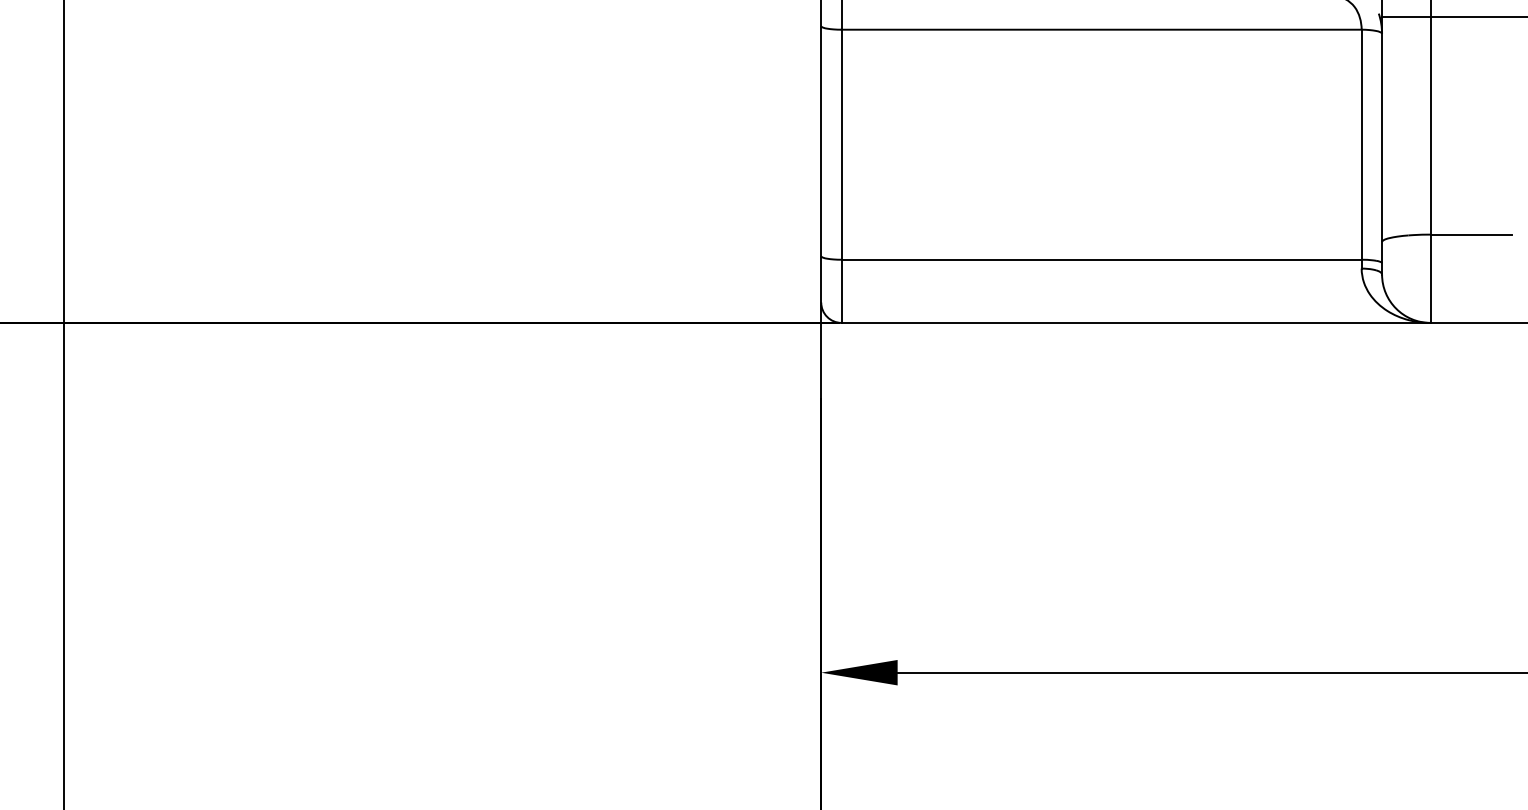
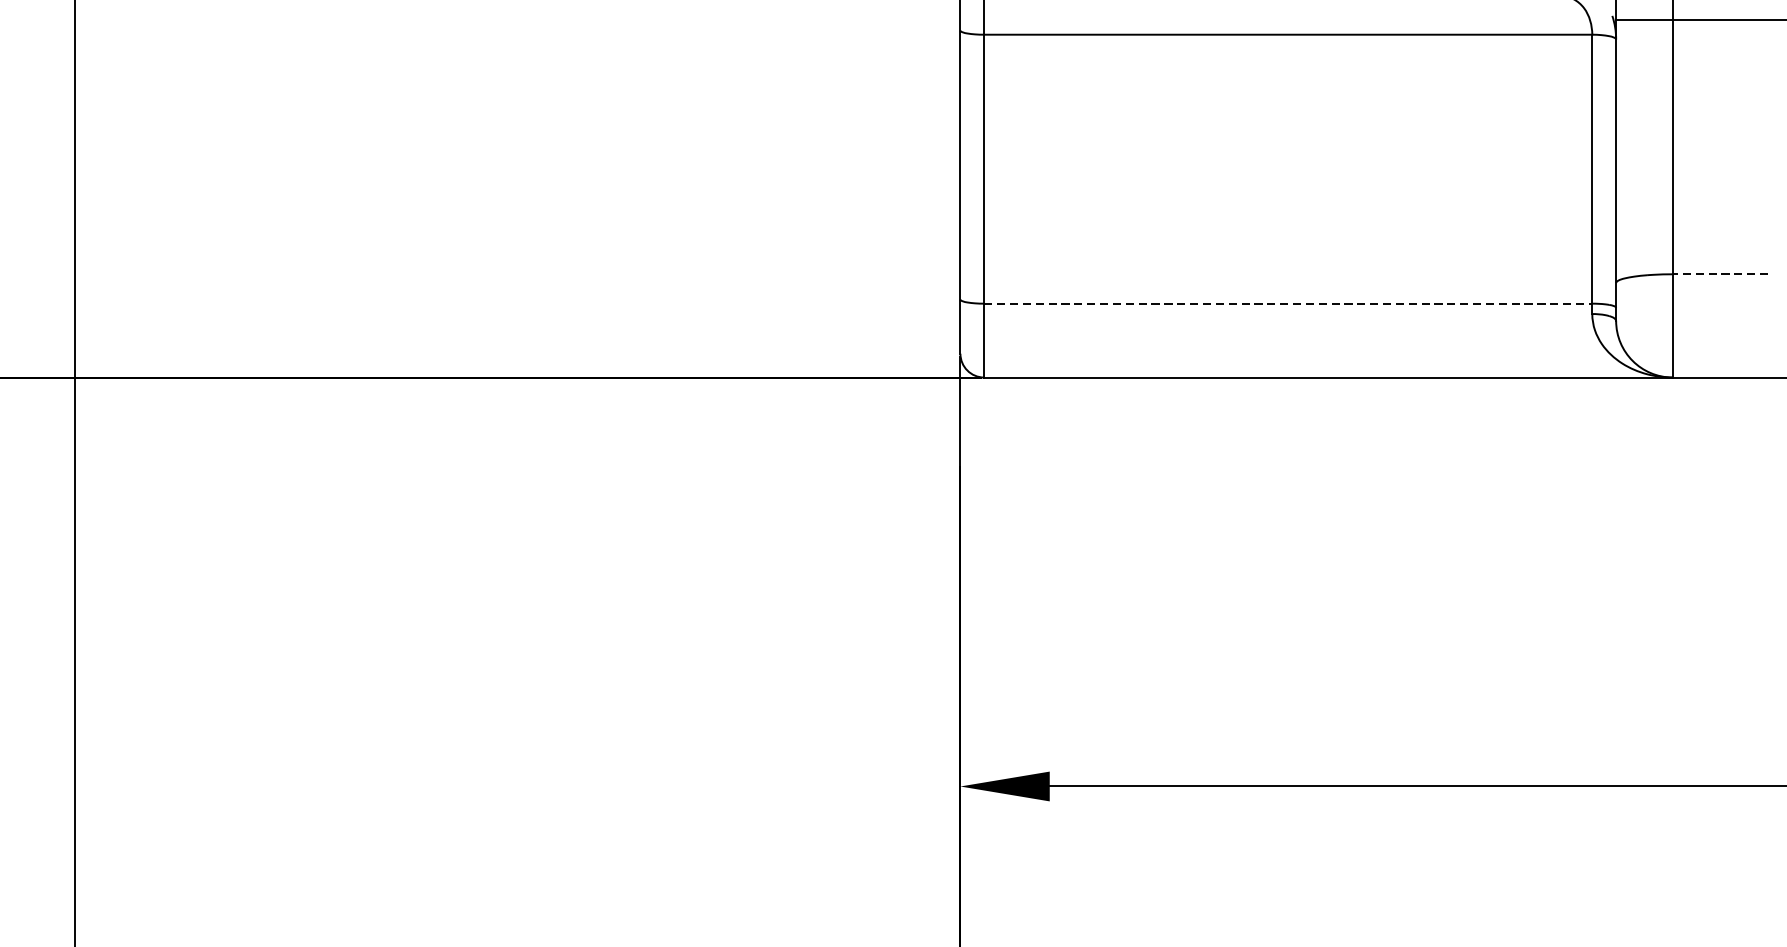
line: (1471, 234) -> (1720, 274), solid -> dashed
line: (1102, 259) -> (1289, 303), solid -> dashed

